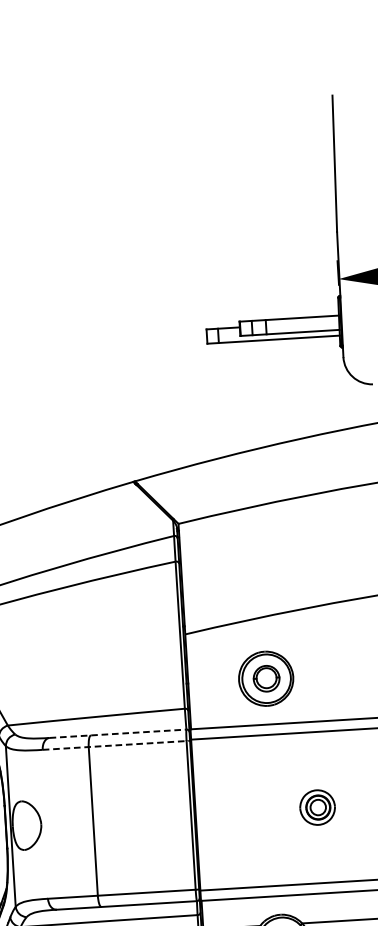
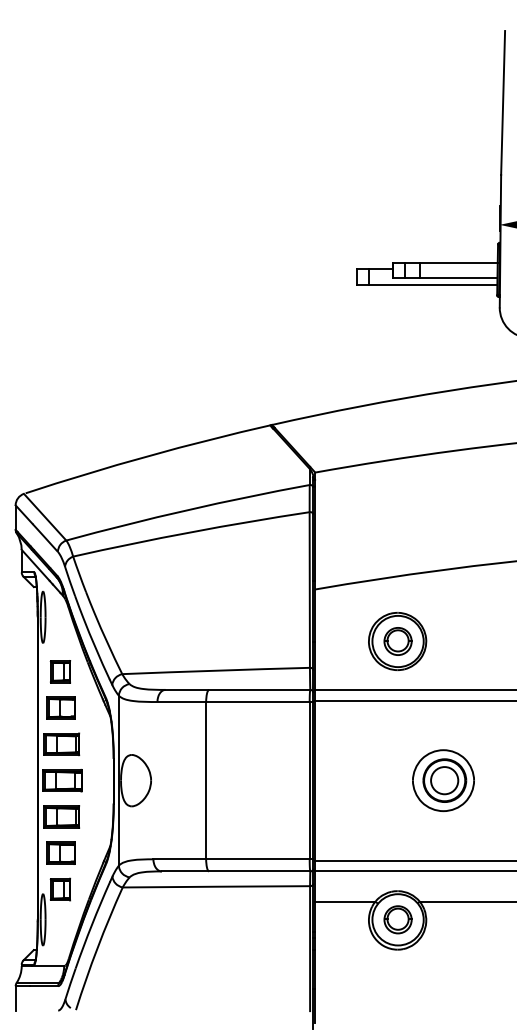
line: (118, 733) -> (238, 689), dashed -> solid
line: (116, 745) -> (235, 702), dashed -> solid
part: (317, 807) -> (443, 780), size x1.67

